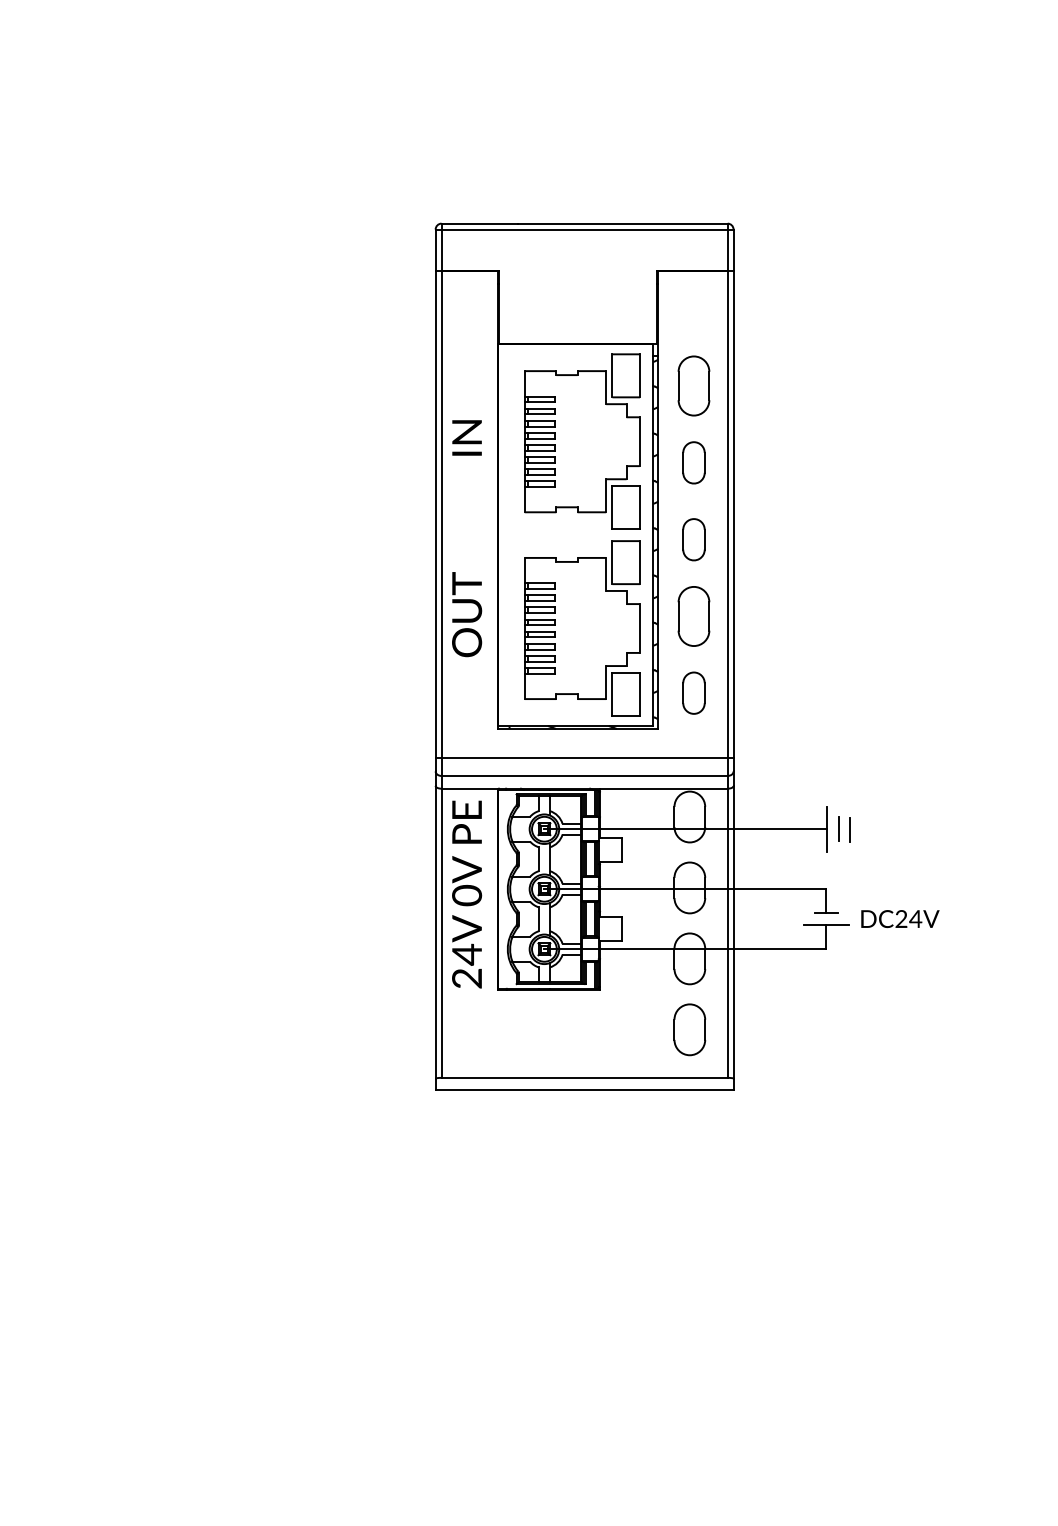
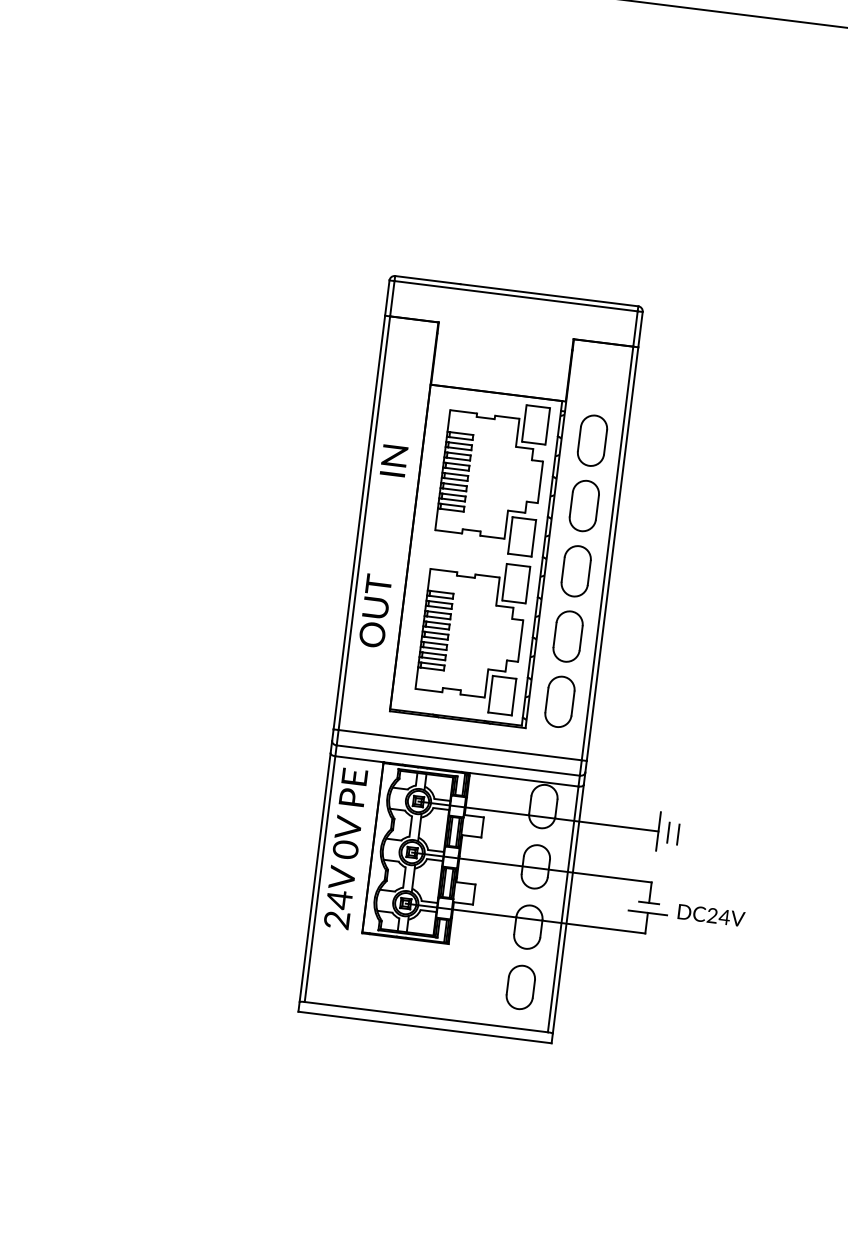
part: (693, 462) -> (583, 505), size x1.43
part: (693, 539) -> (575, 571), size x1.43
part: (693, 692) -> (559, 701), size x1.43

